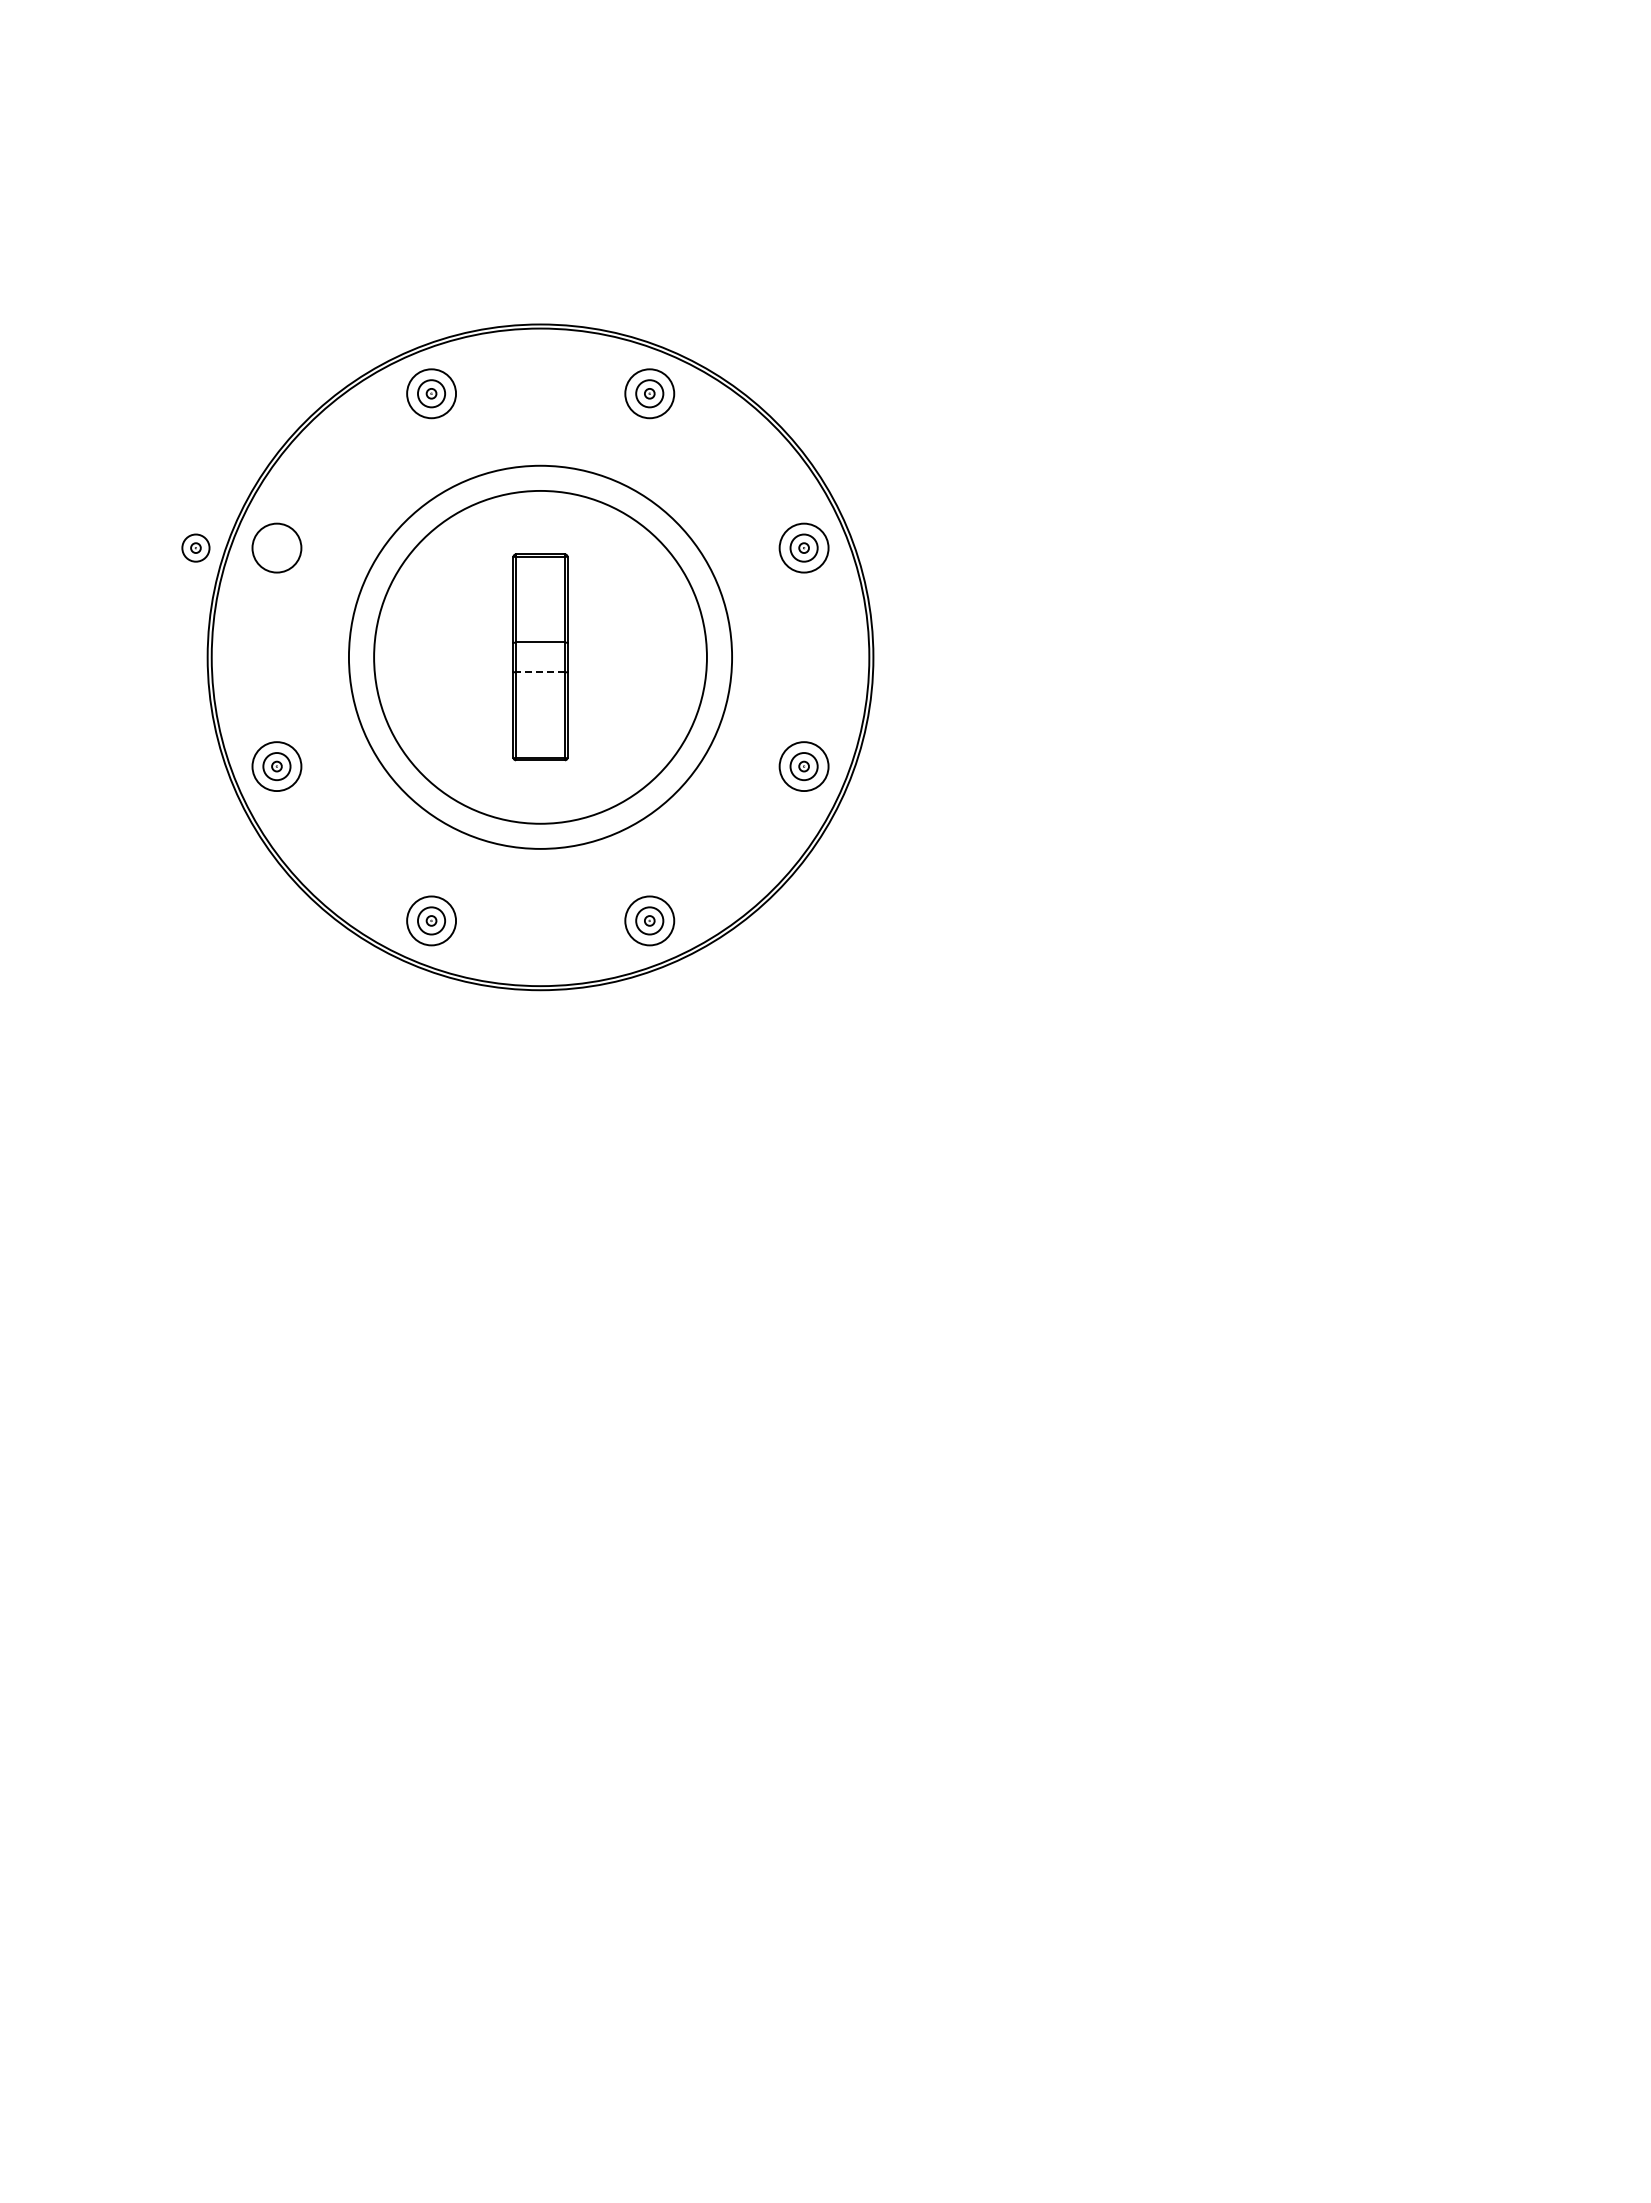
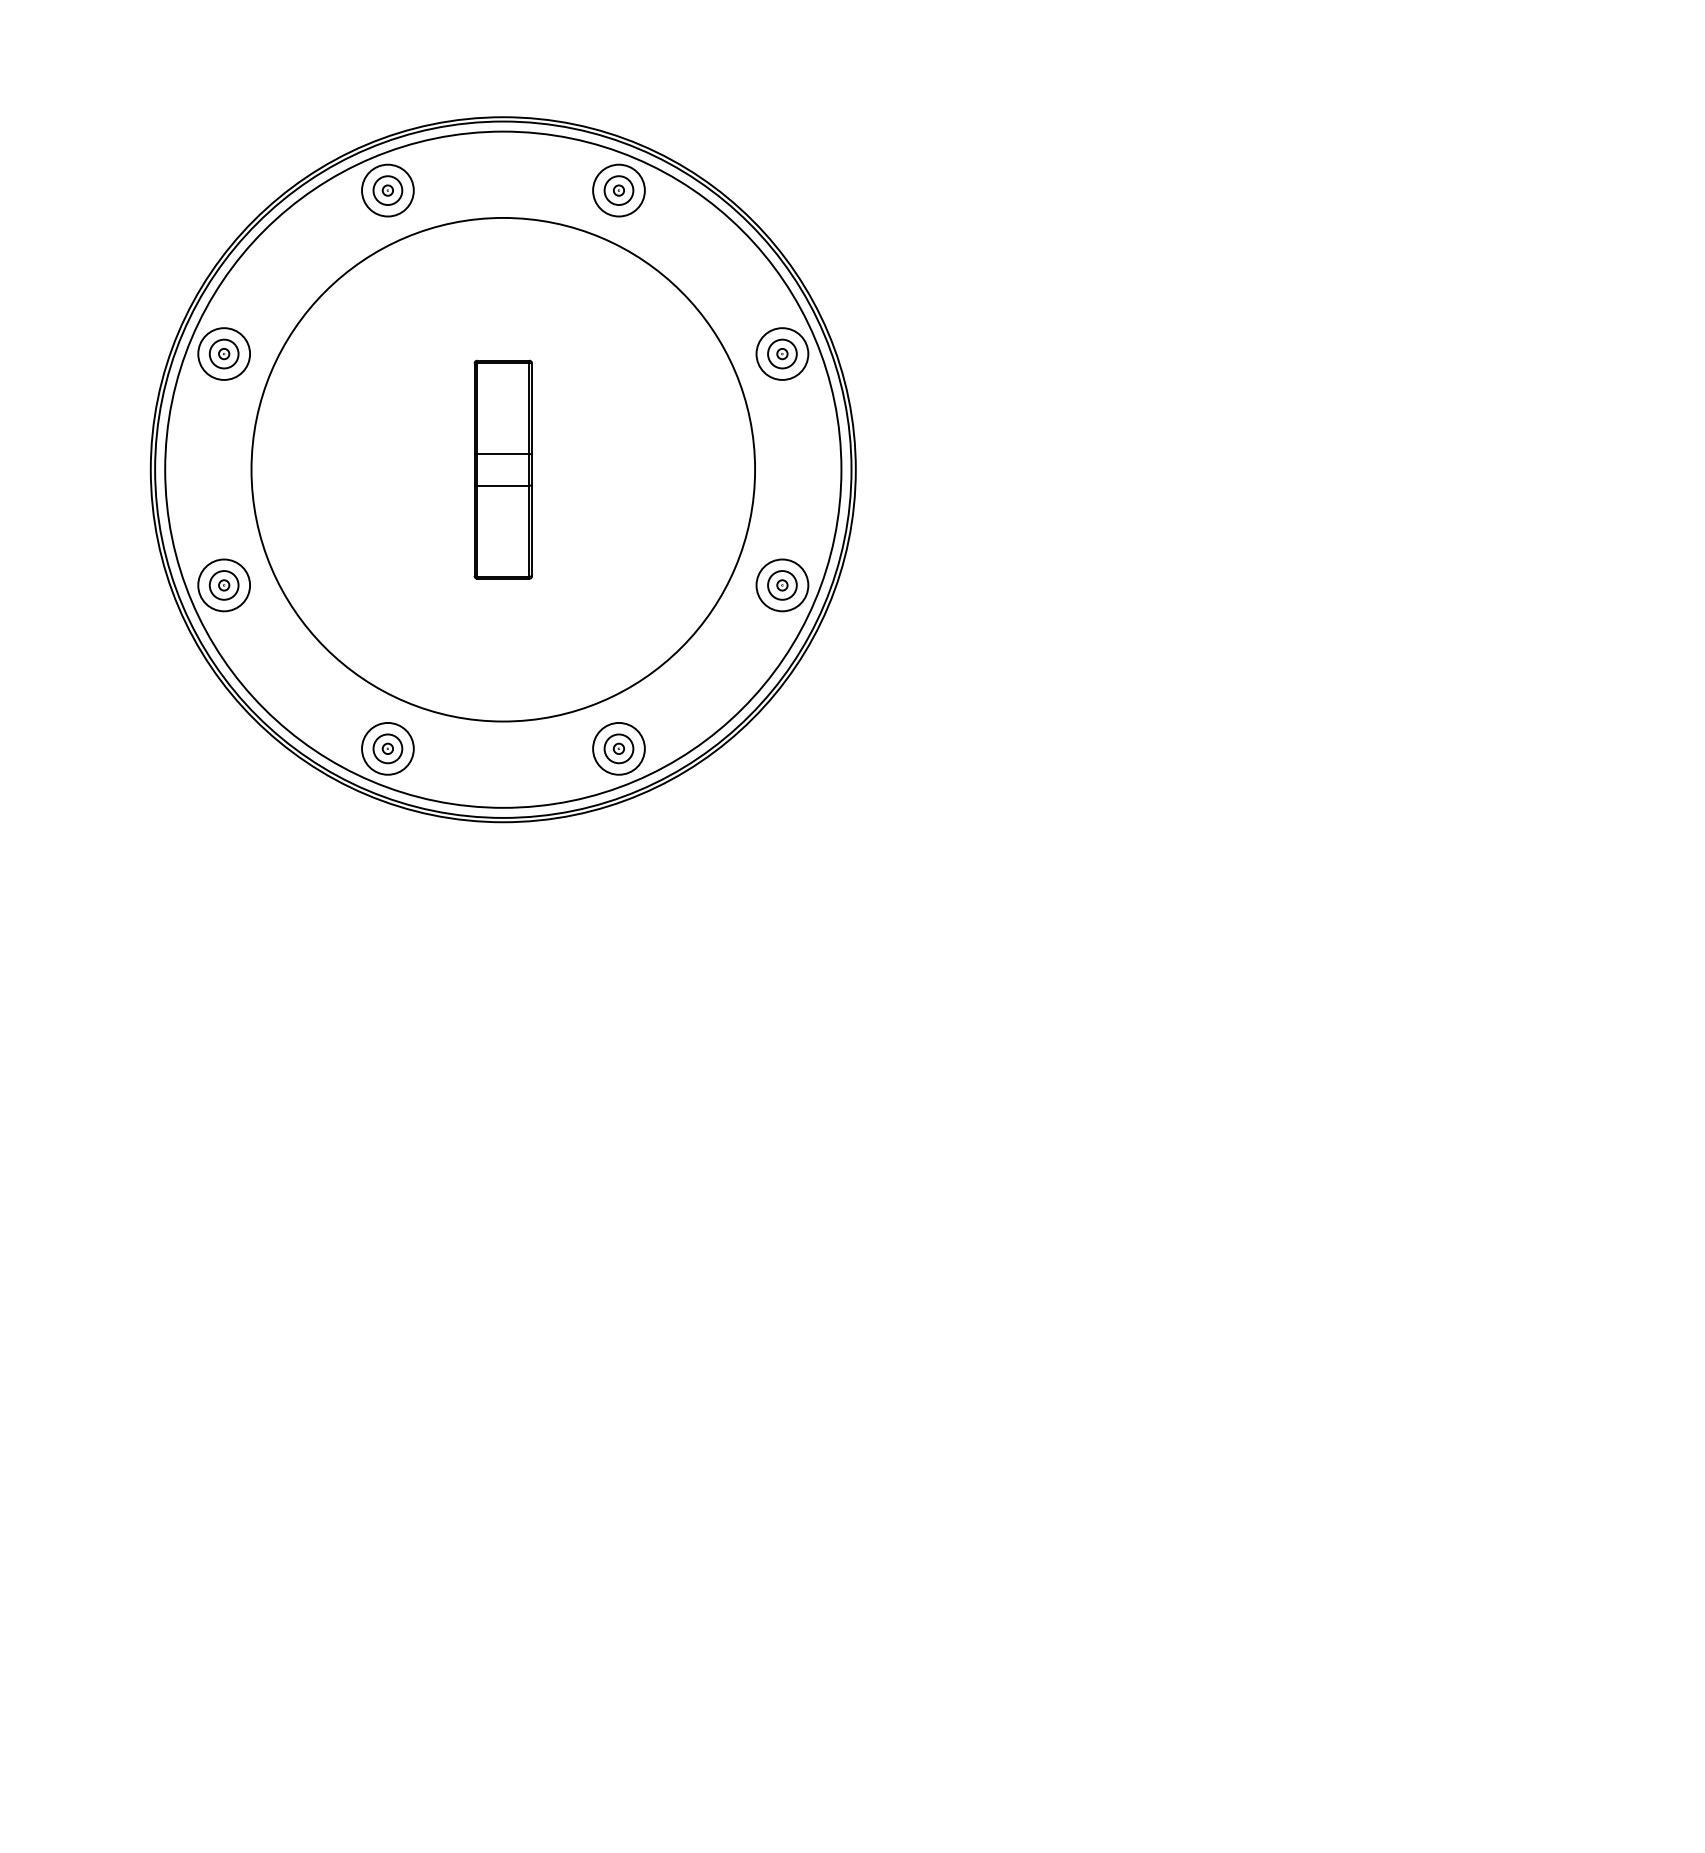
part: (195, 547) -> (223, 353), moved
circle: (540, 657) -> (503, 469), size x1.43
circle: (540, 657) -> (503, 469), size x1.67
line: (540, 672) -> (503, 485), dashed -> solid

